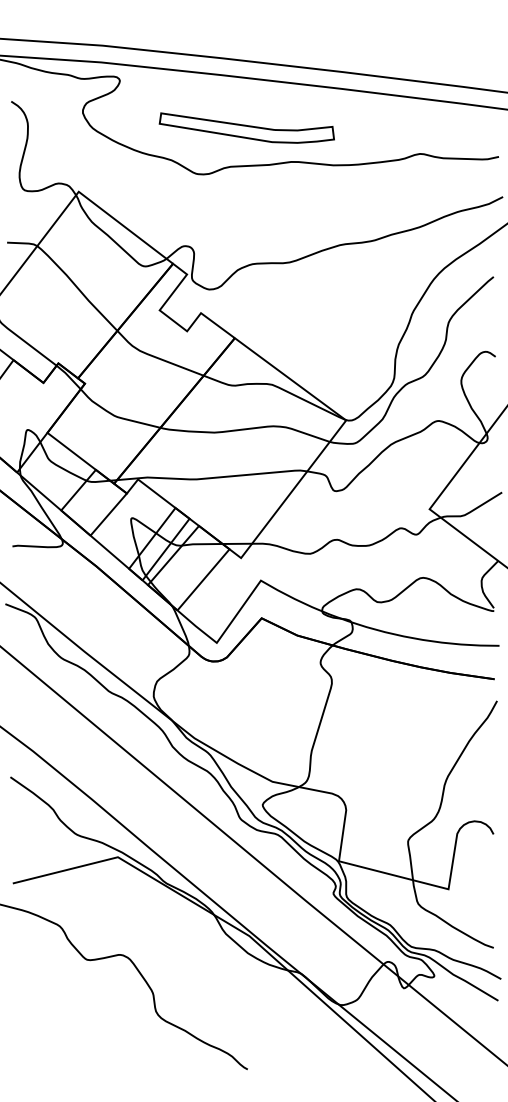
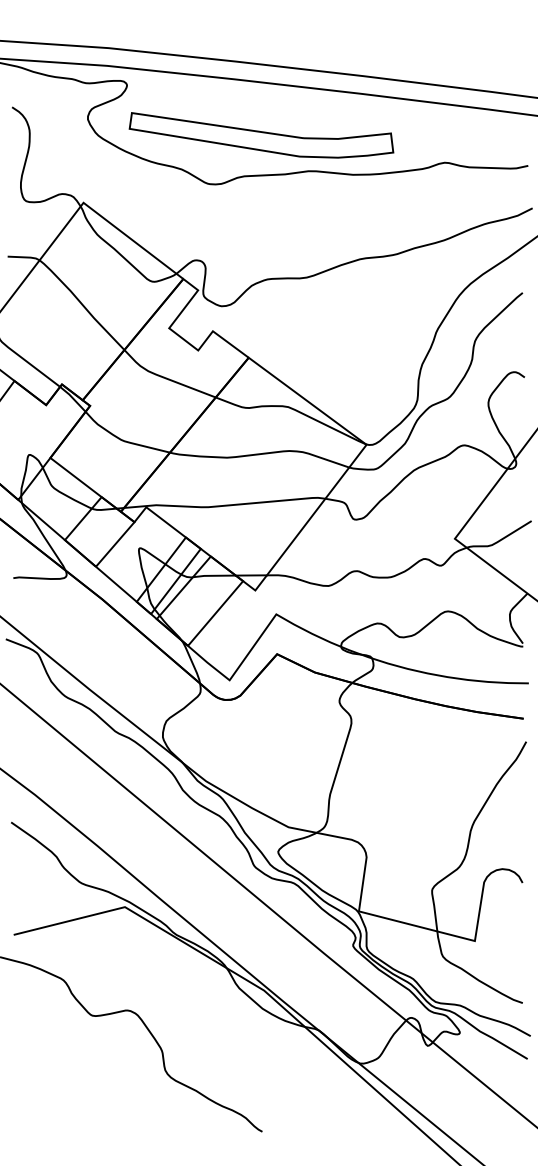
part: (246, 128) -> (261, 135), size x1.43

